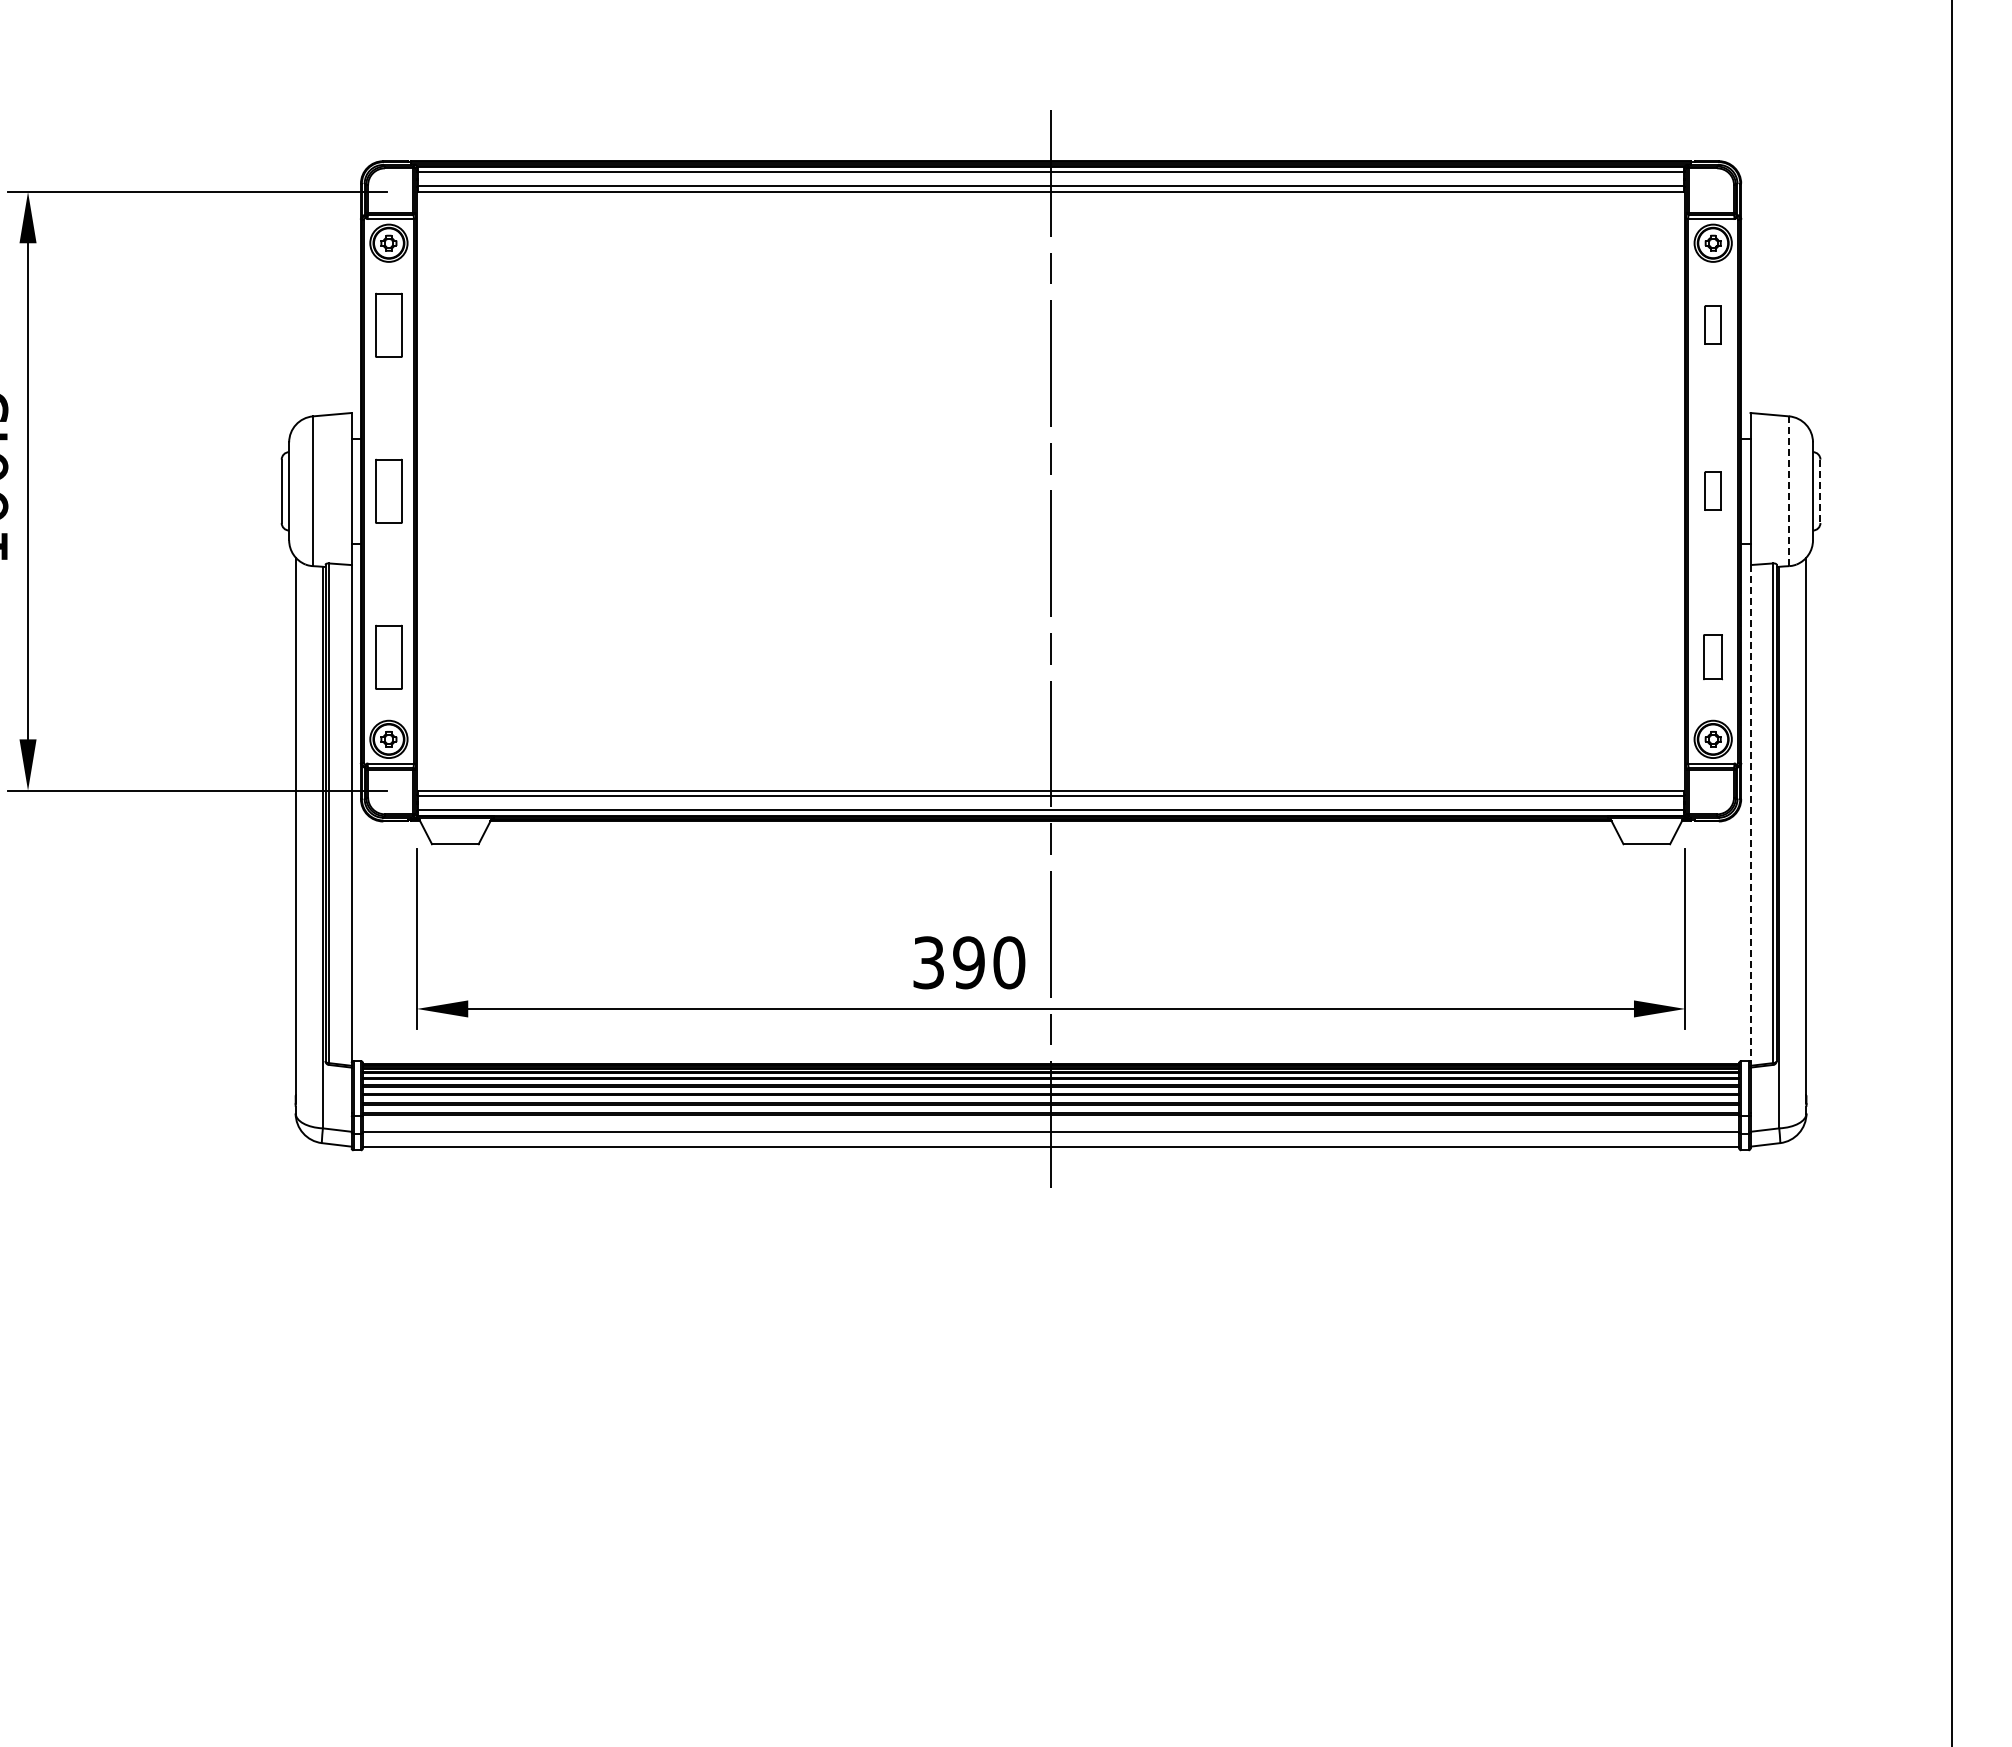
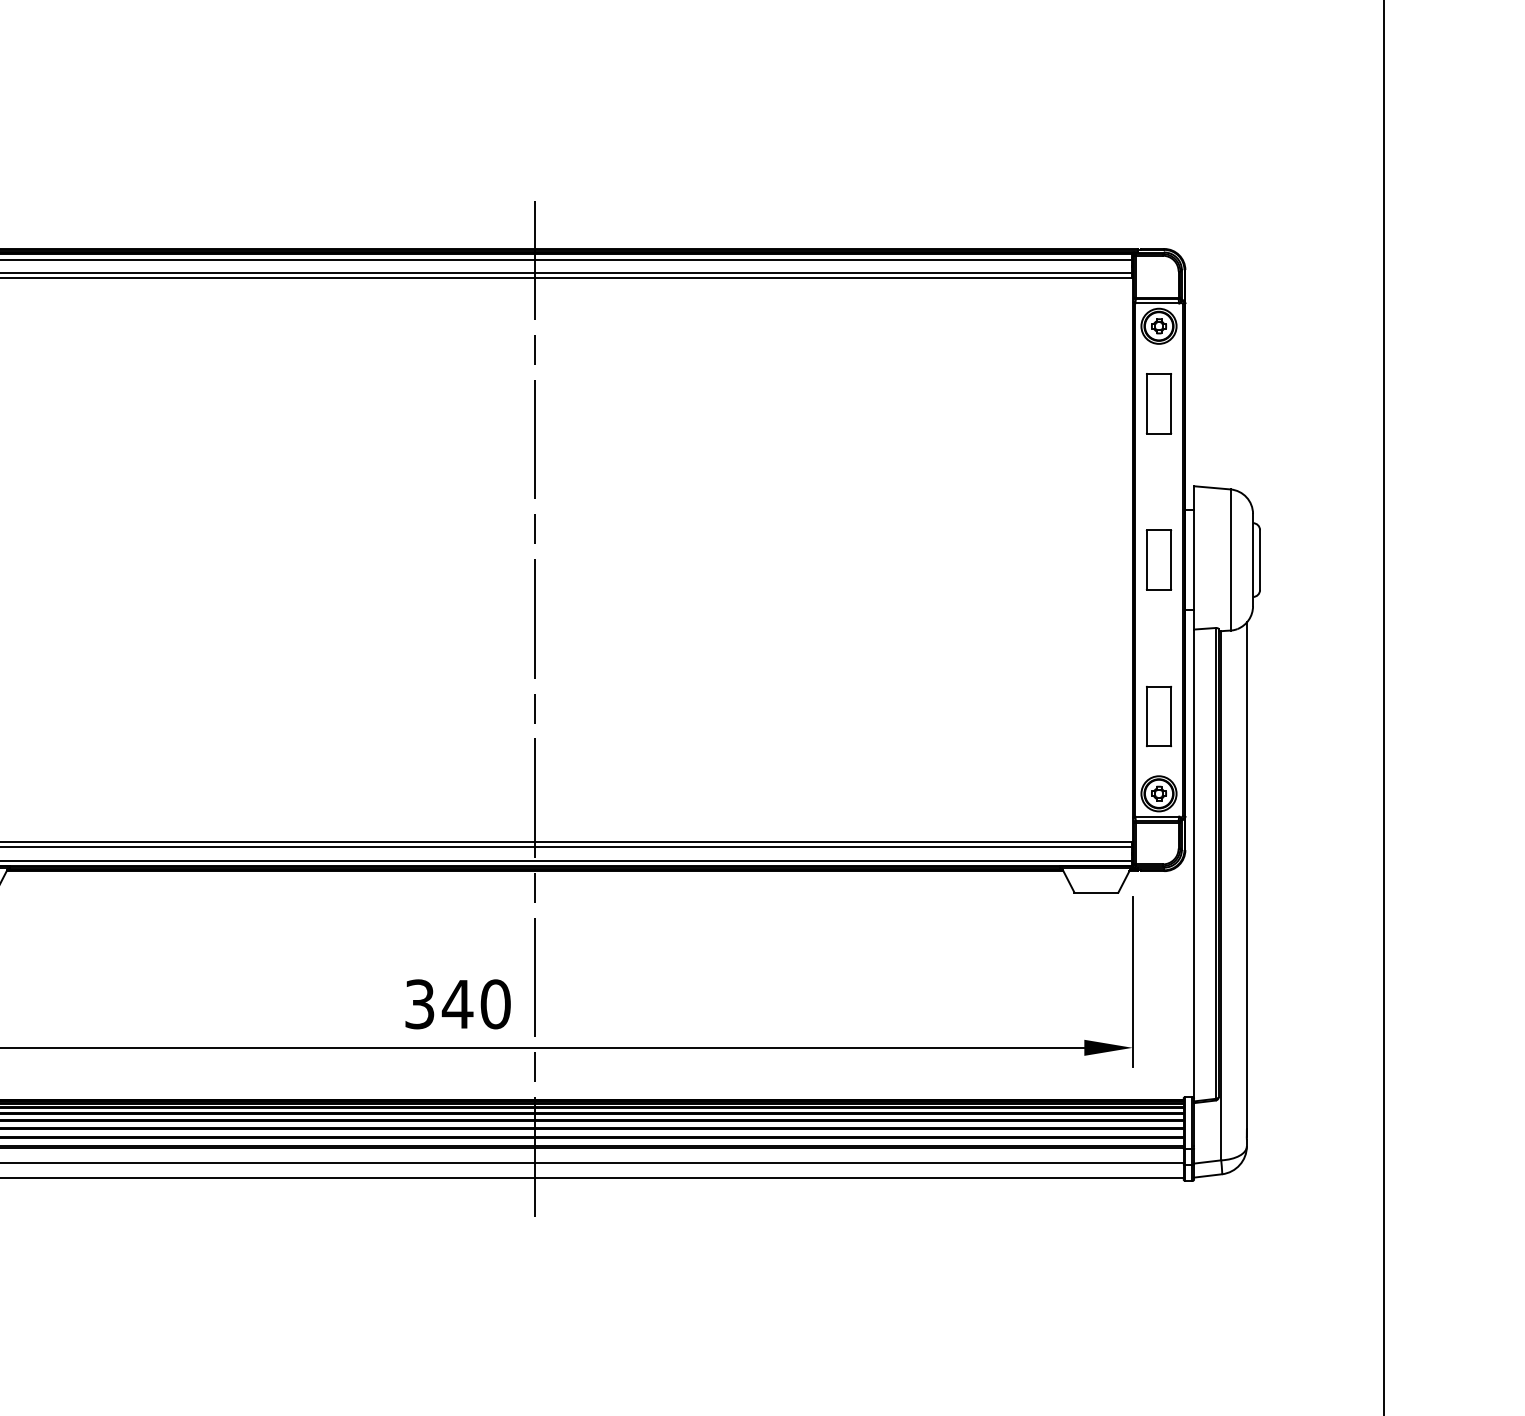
part: (1712, 324) -> (1158, 402), size x1.67
part: (1712, 490) -> (1158, 559), size x1.67
line: (1789, 491) -> (1230, 560), dashed -> solid
line: (1820, 491) -> (1260, 560), dashed -> solid
part: (1712, 656) -> (1158, 715), size x1.43
line: (1750, 815) -> (1194, 865), dashed -> solid
text: (968, 962) -> (457, 1004), 390 -> 340

